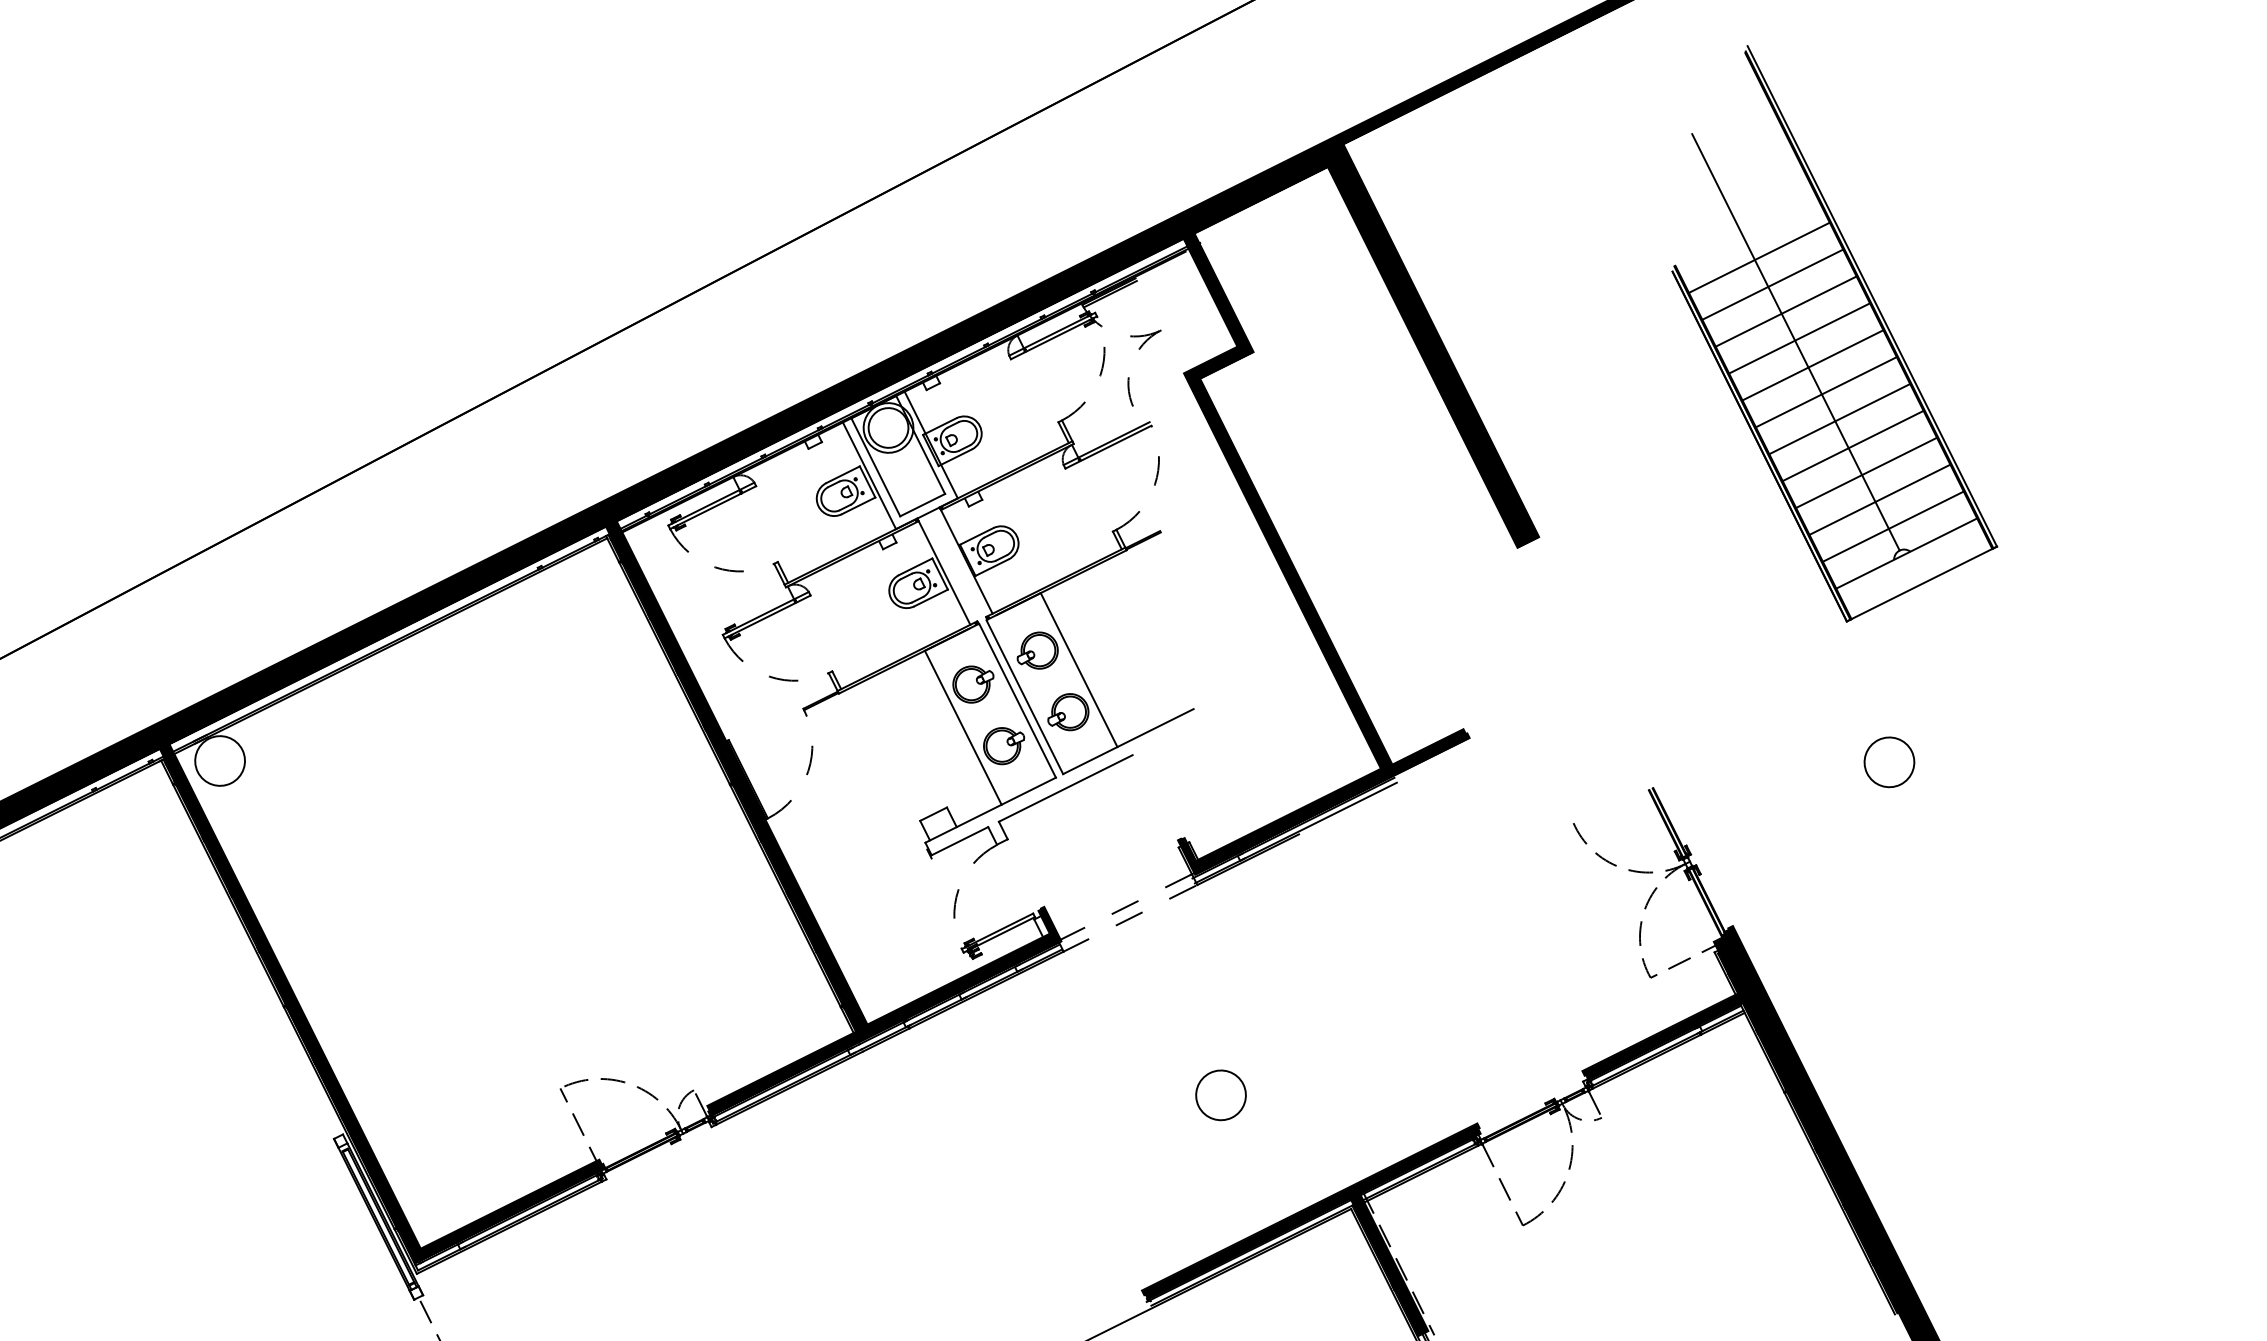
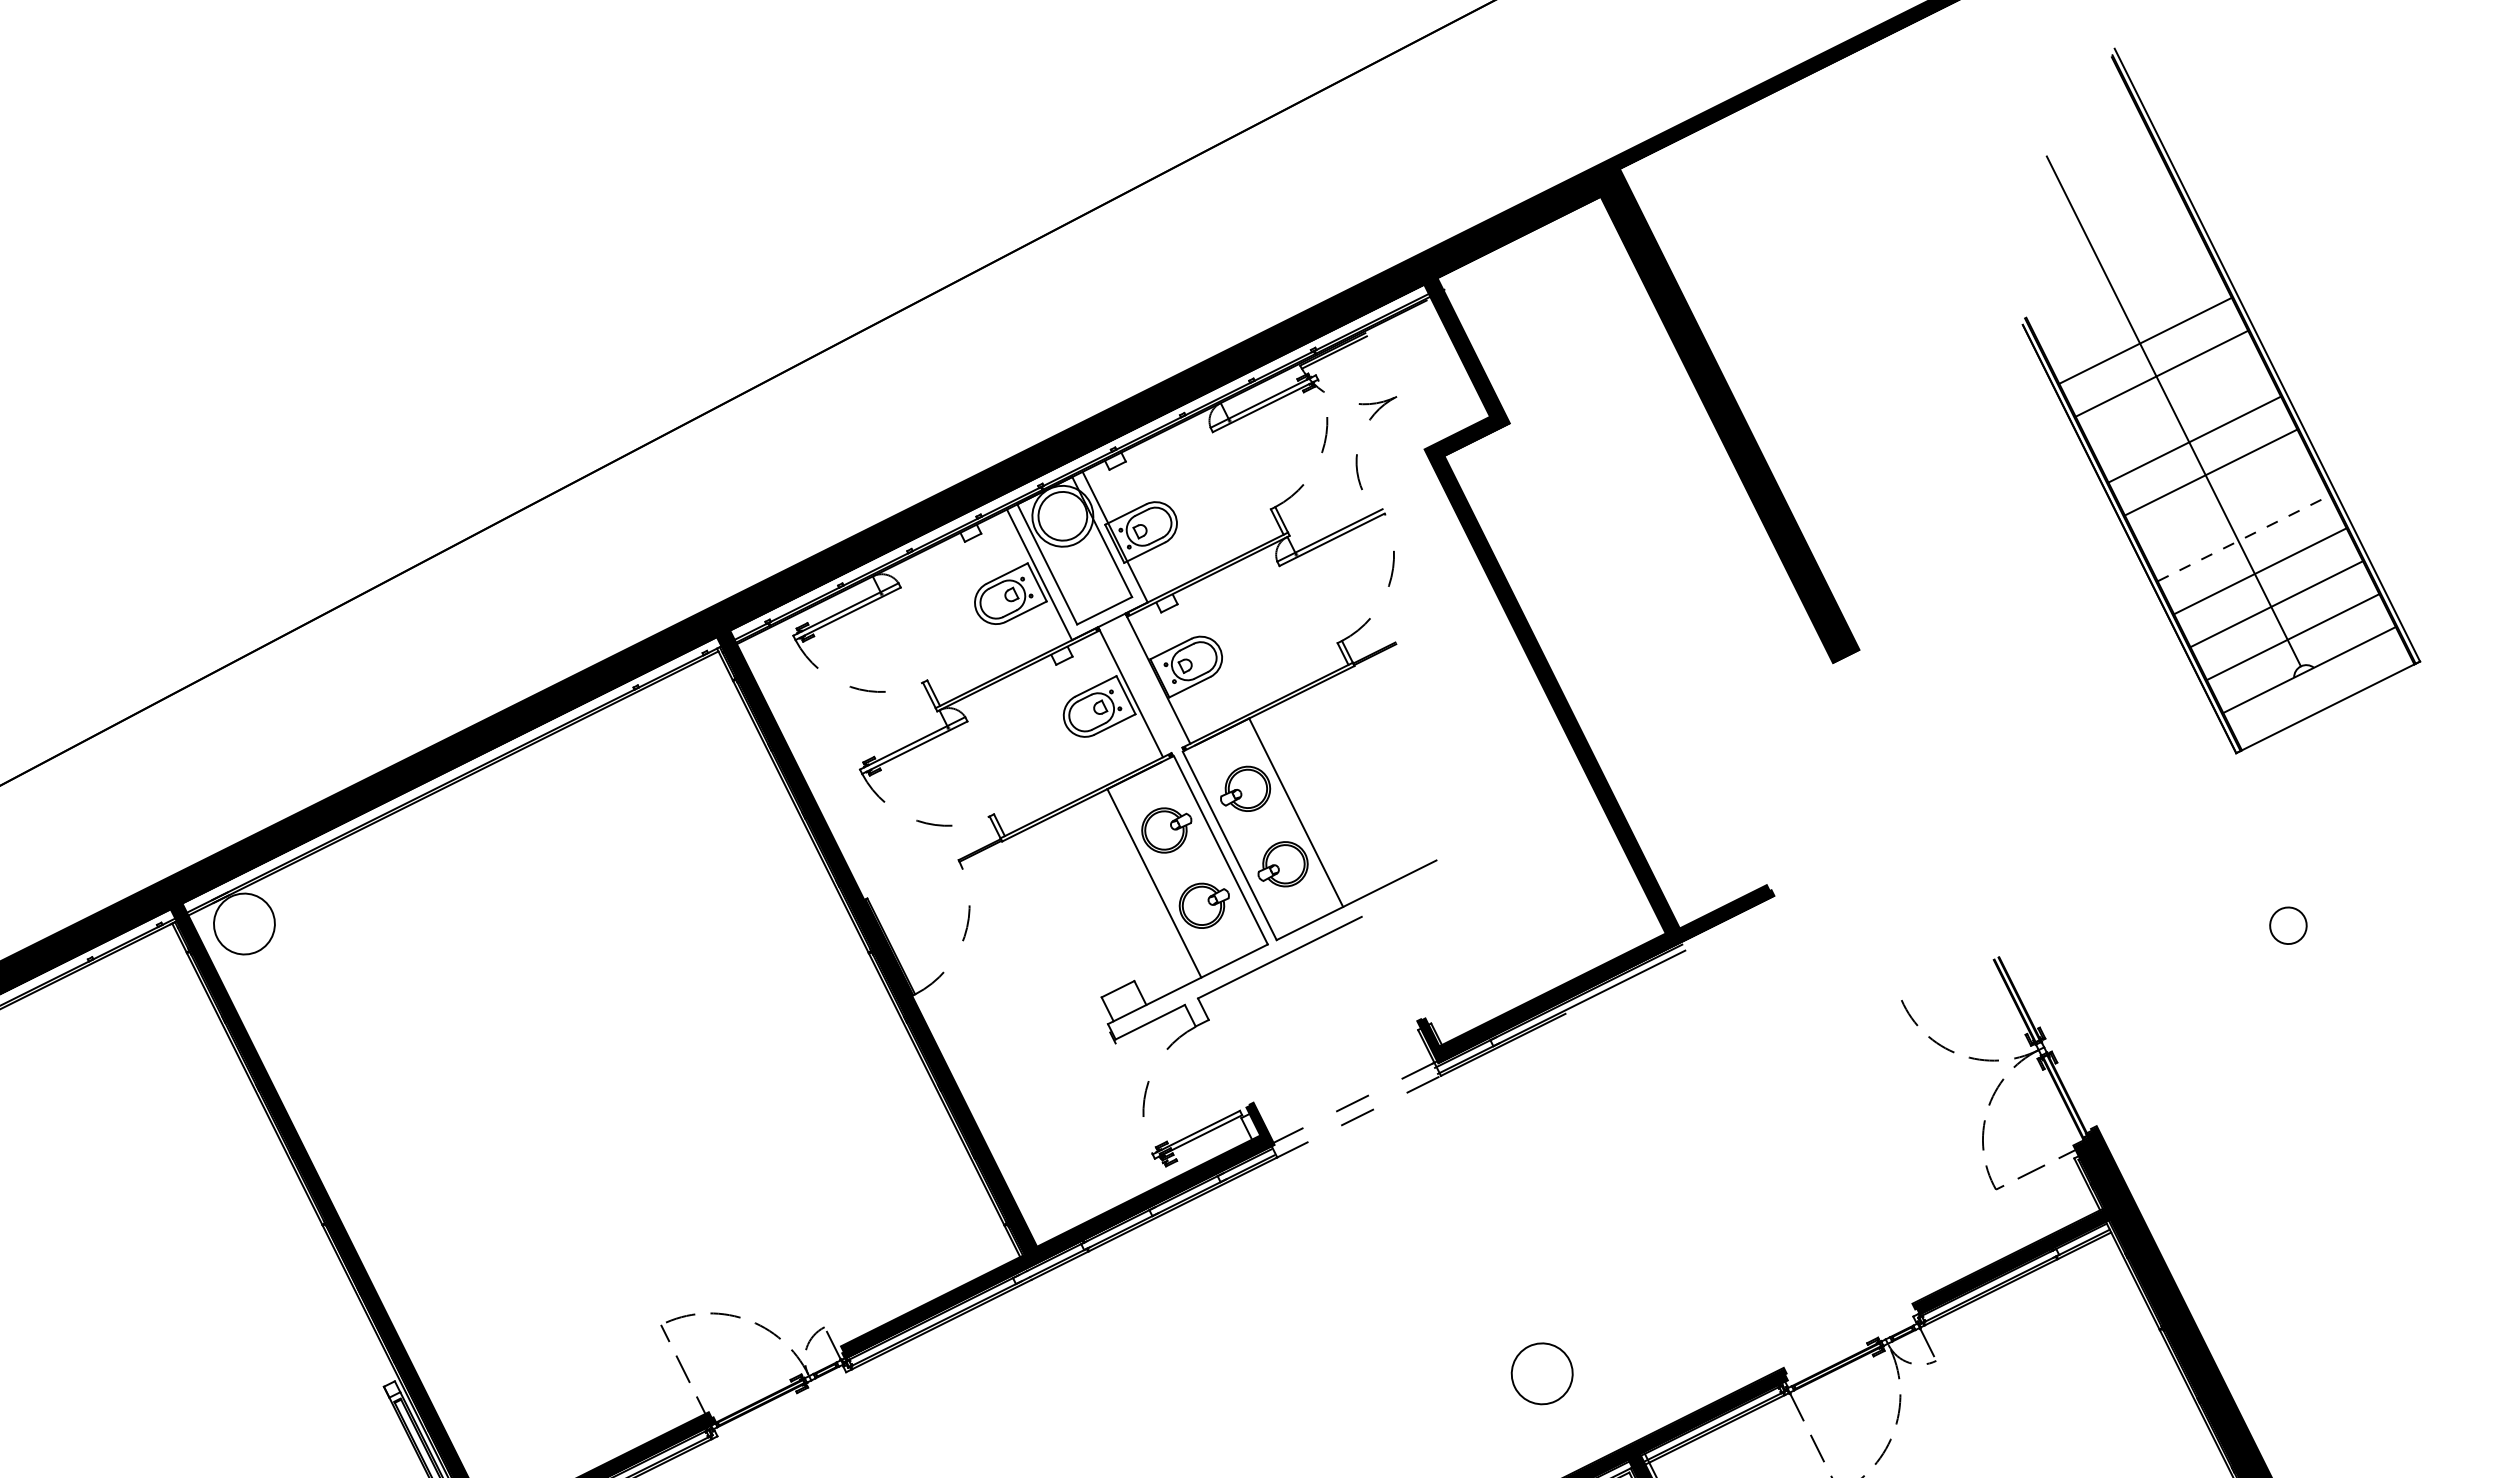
line: (1758, 257) -> (2128, 307), removed
line: (1799, 338) -> (2178, 406), removed
line: (1839, 419) -> (2227, 505), removed
line: (1853, 446) -> (2244, 538), solid -> dashed
part: (1889, 762) -> (2288, 925), size x0.6
part: (1220, 1095) -> (1541, 1374), moved

